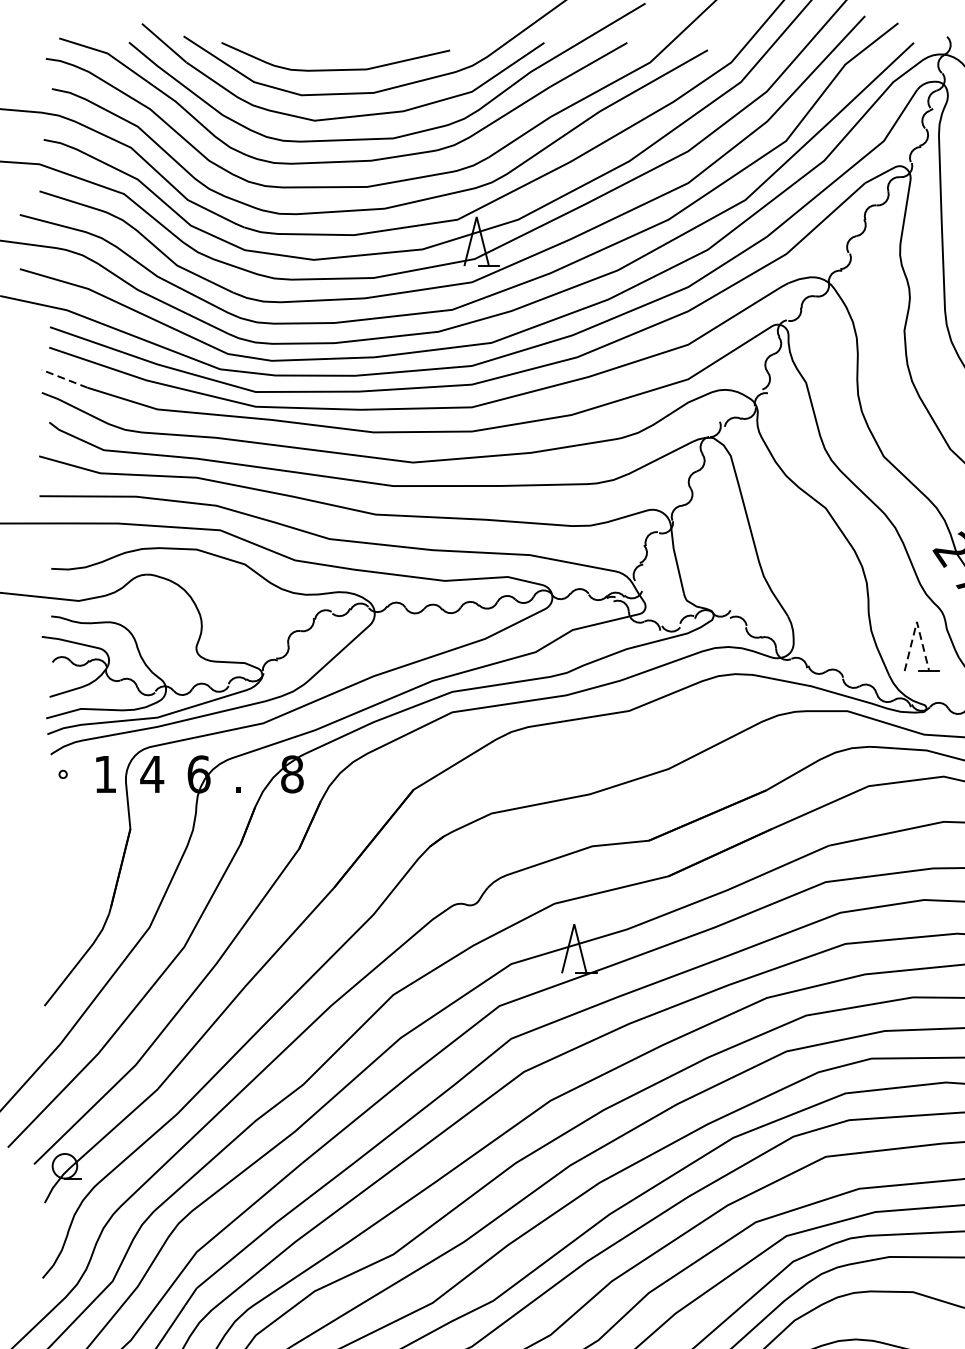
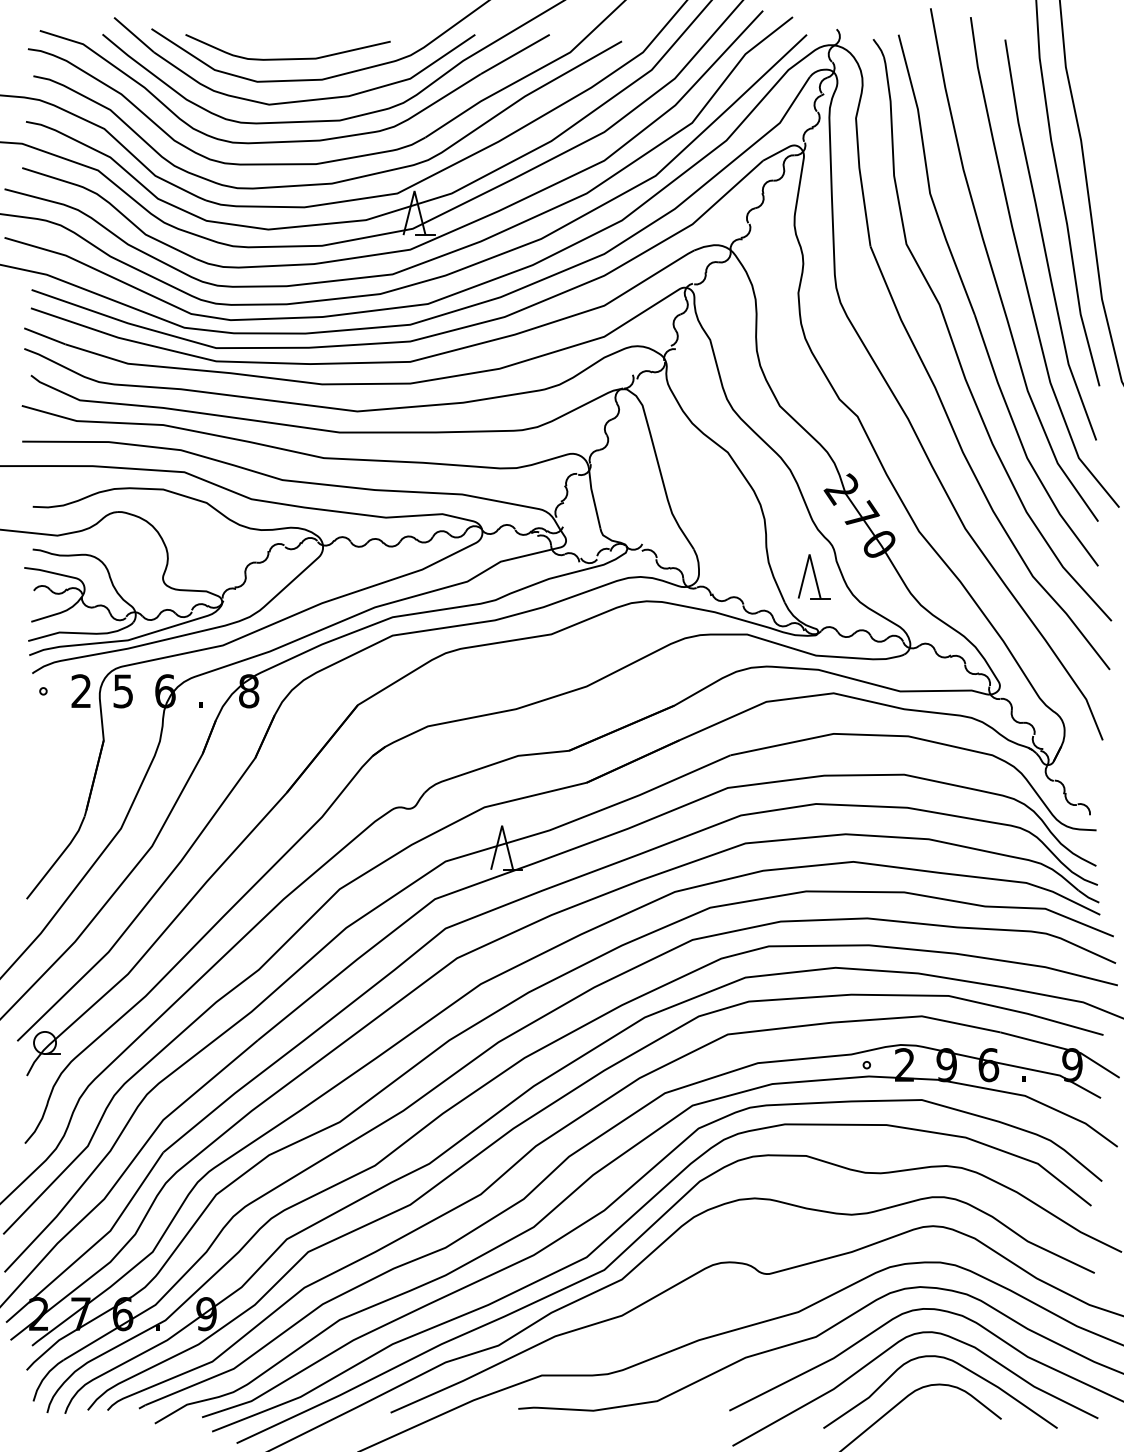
line: (64, 379) -> (44, 336), dashed -> solid
line: (916, 621) -> (809, 554), dashed -> solid
text: (104, 773) -> (80, 690), 1 -> 2
text: (152, 774) -> (123, 691), 4 -> 5

